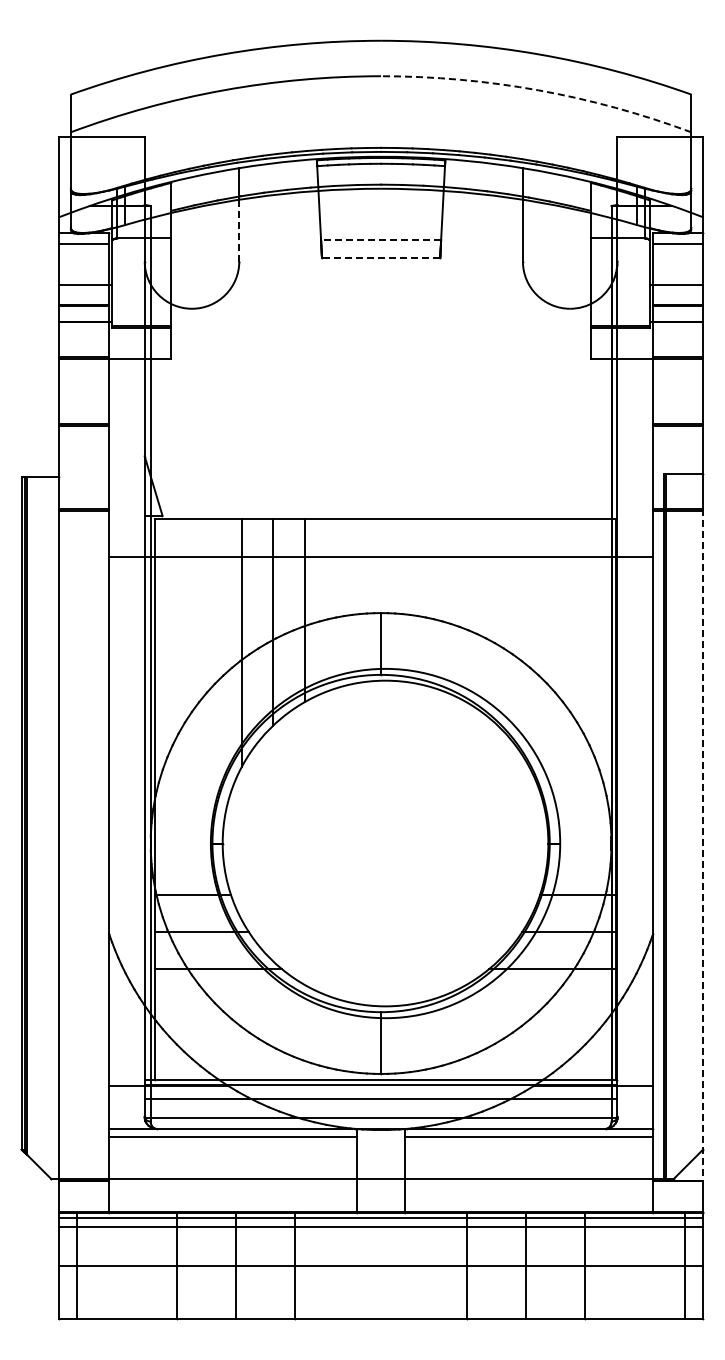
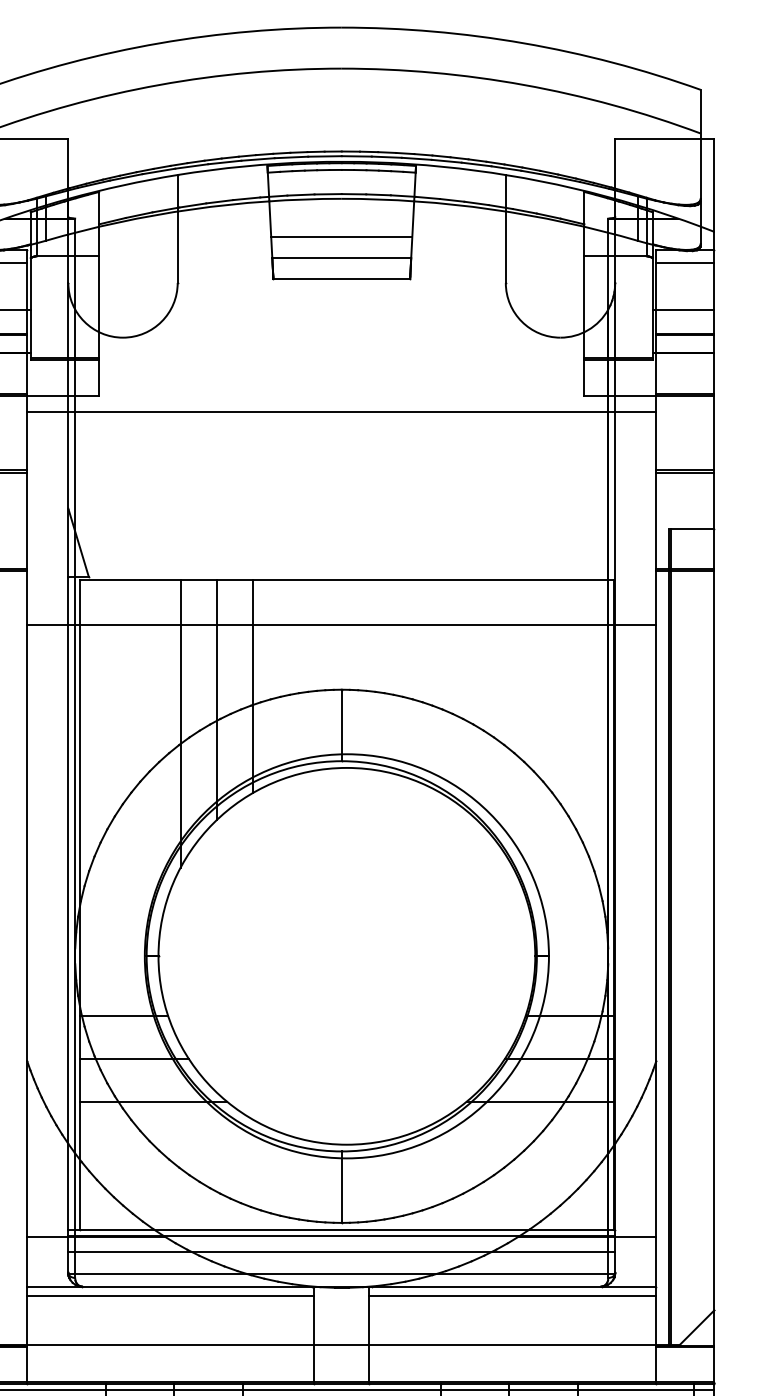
arc: (538, 90) -> (523, 85), dashed -> solid
line: (381, 221) -> (342, 236), added
line: (239, 230) -> (177, 247), dashed -> solid
line: (380, 239) -> (341, 257), dashed -> solid
line: (380, 258) -> (341, 279), dashed -> solid
line: (380, 373) -> (341, 412), added
line: (703, 844) -> (714, 957), dashed -> solid

